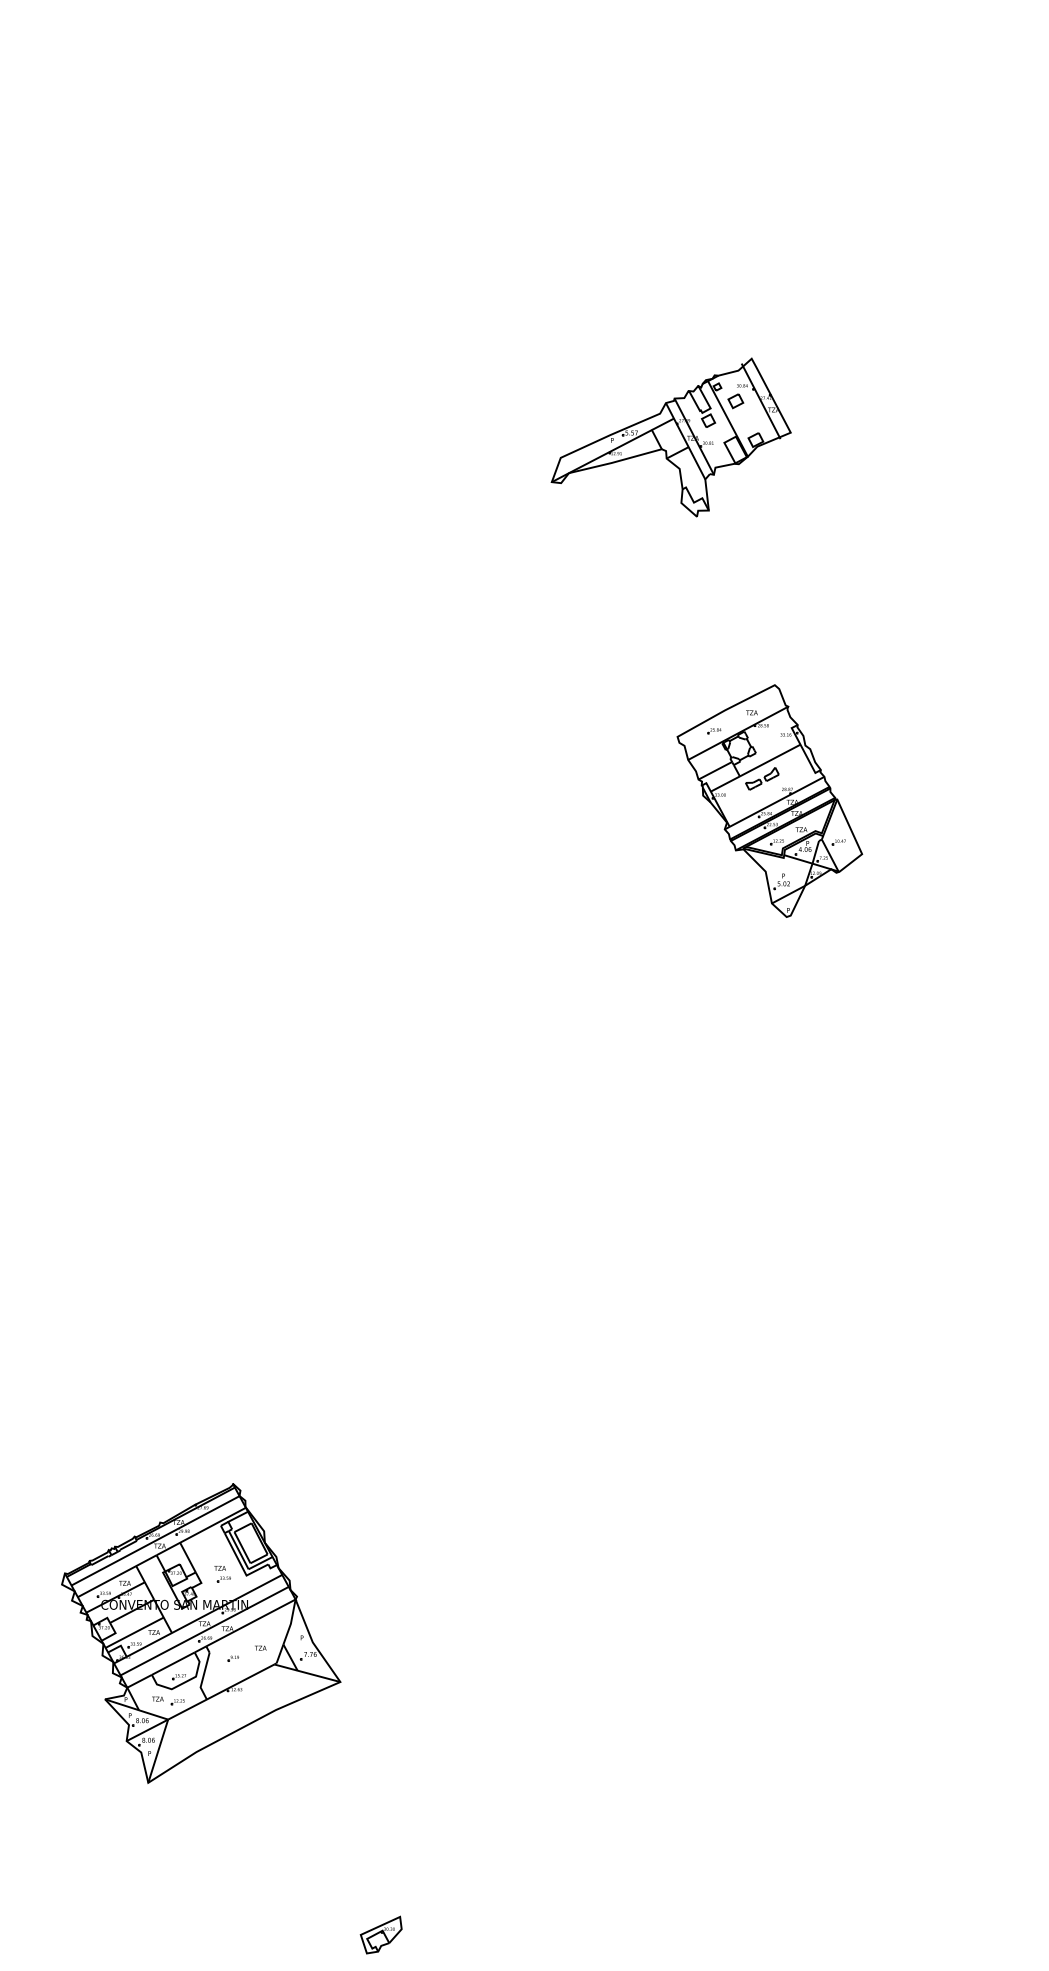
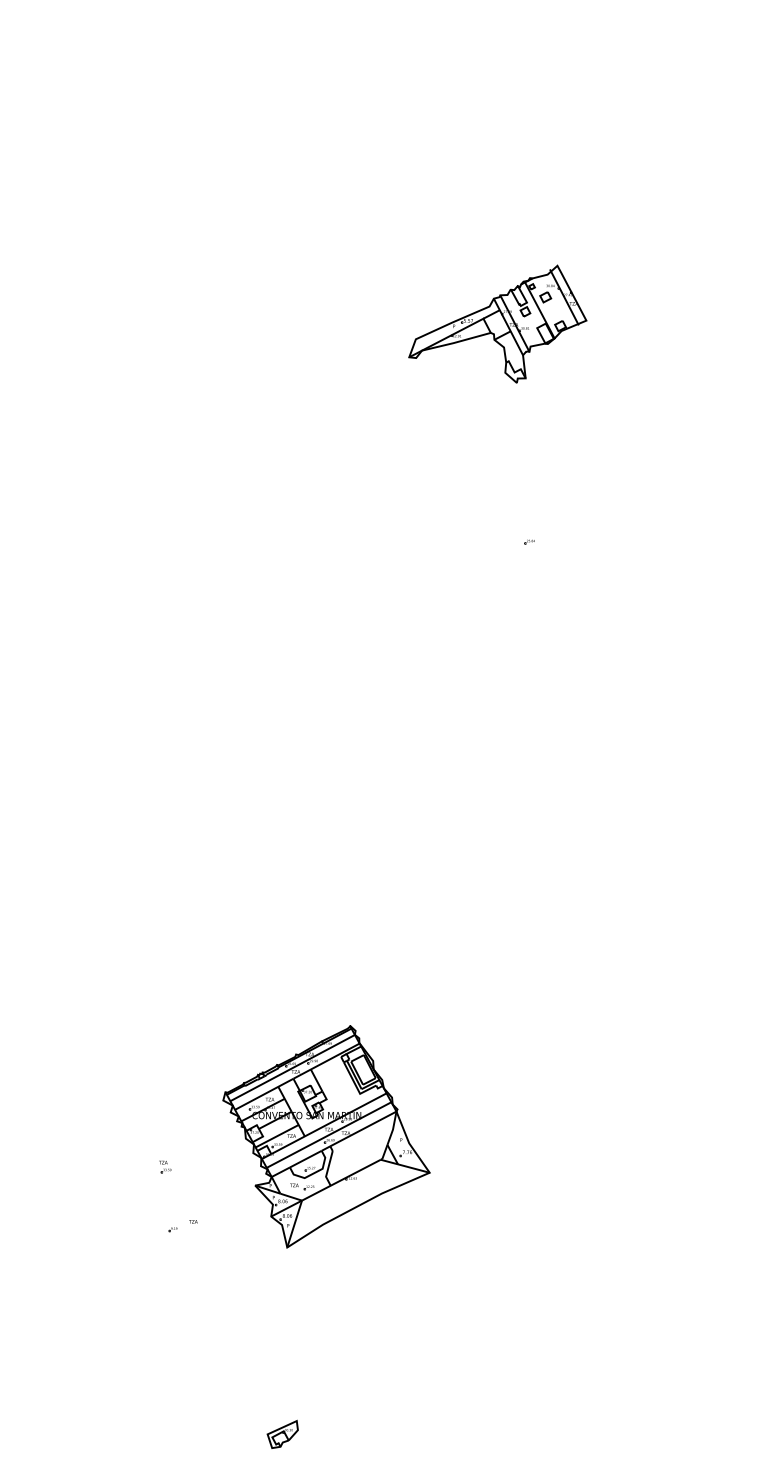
part: (769, 800) -> (570, 593), removed
part: (201, 1633) -> (326, 1136), moved

